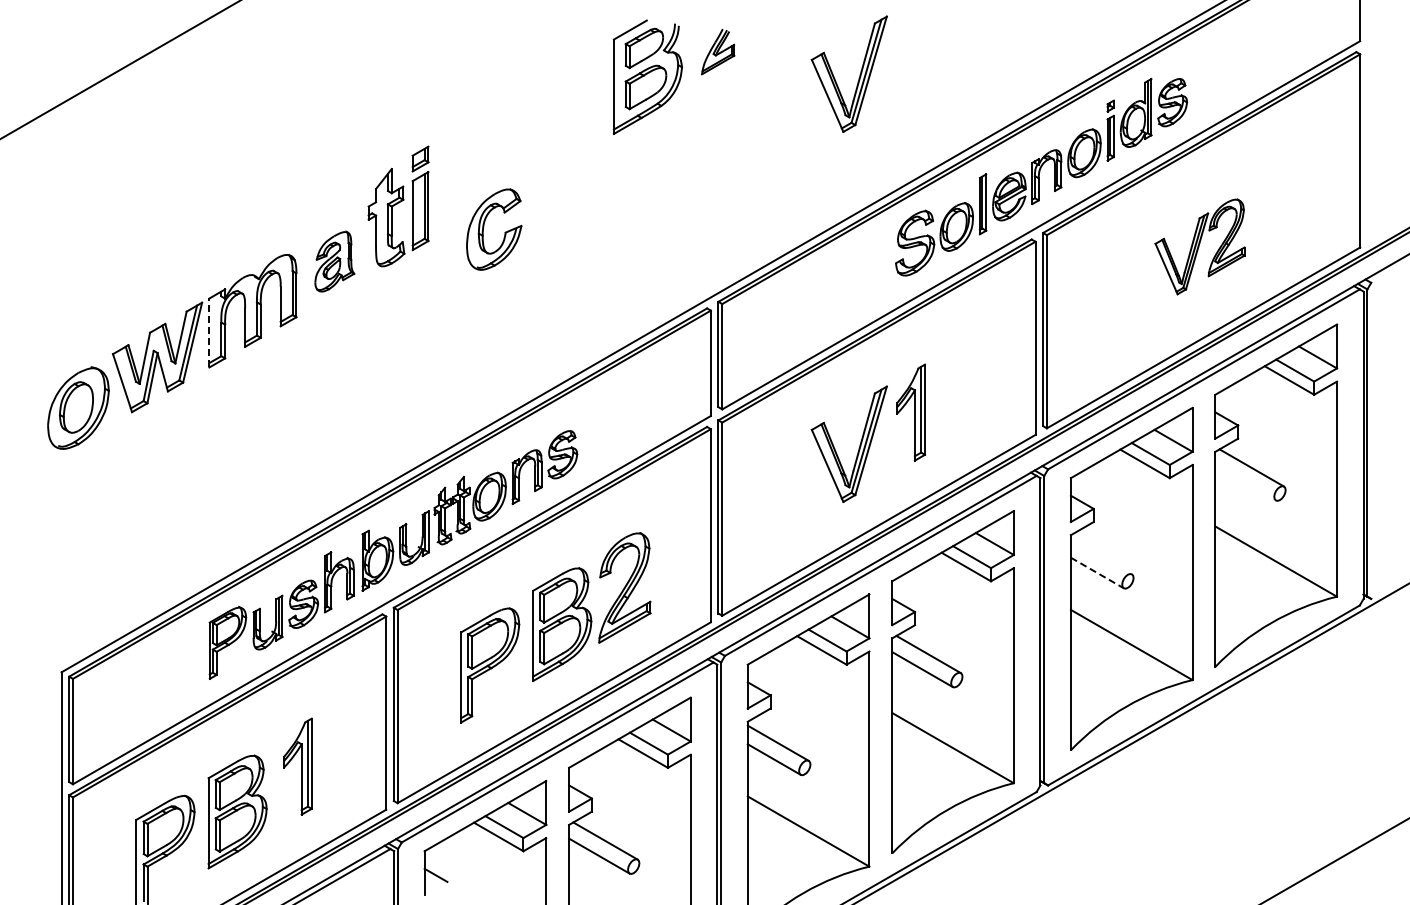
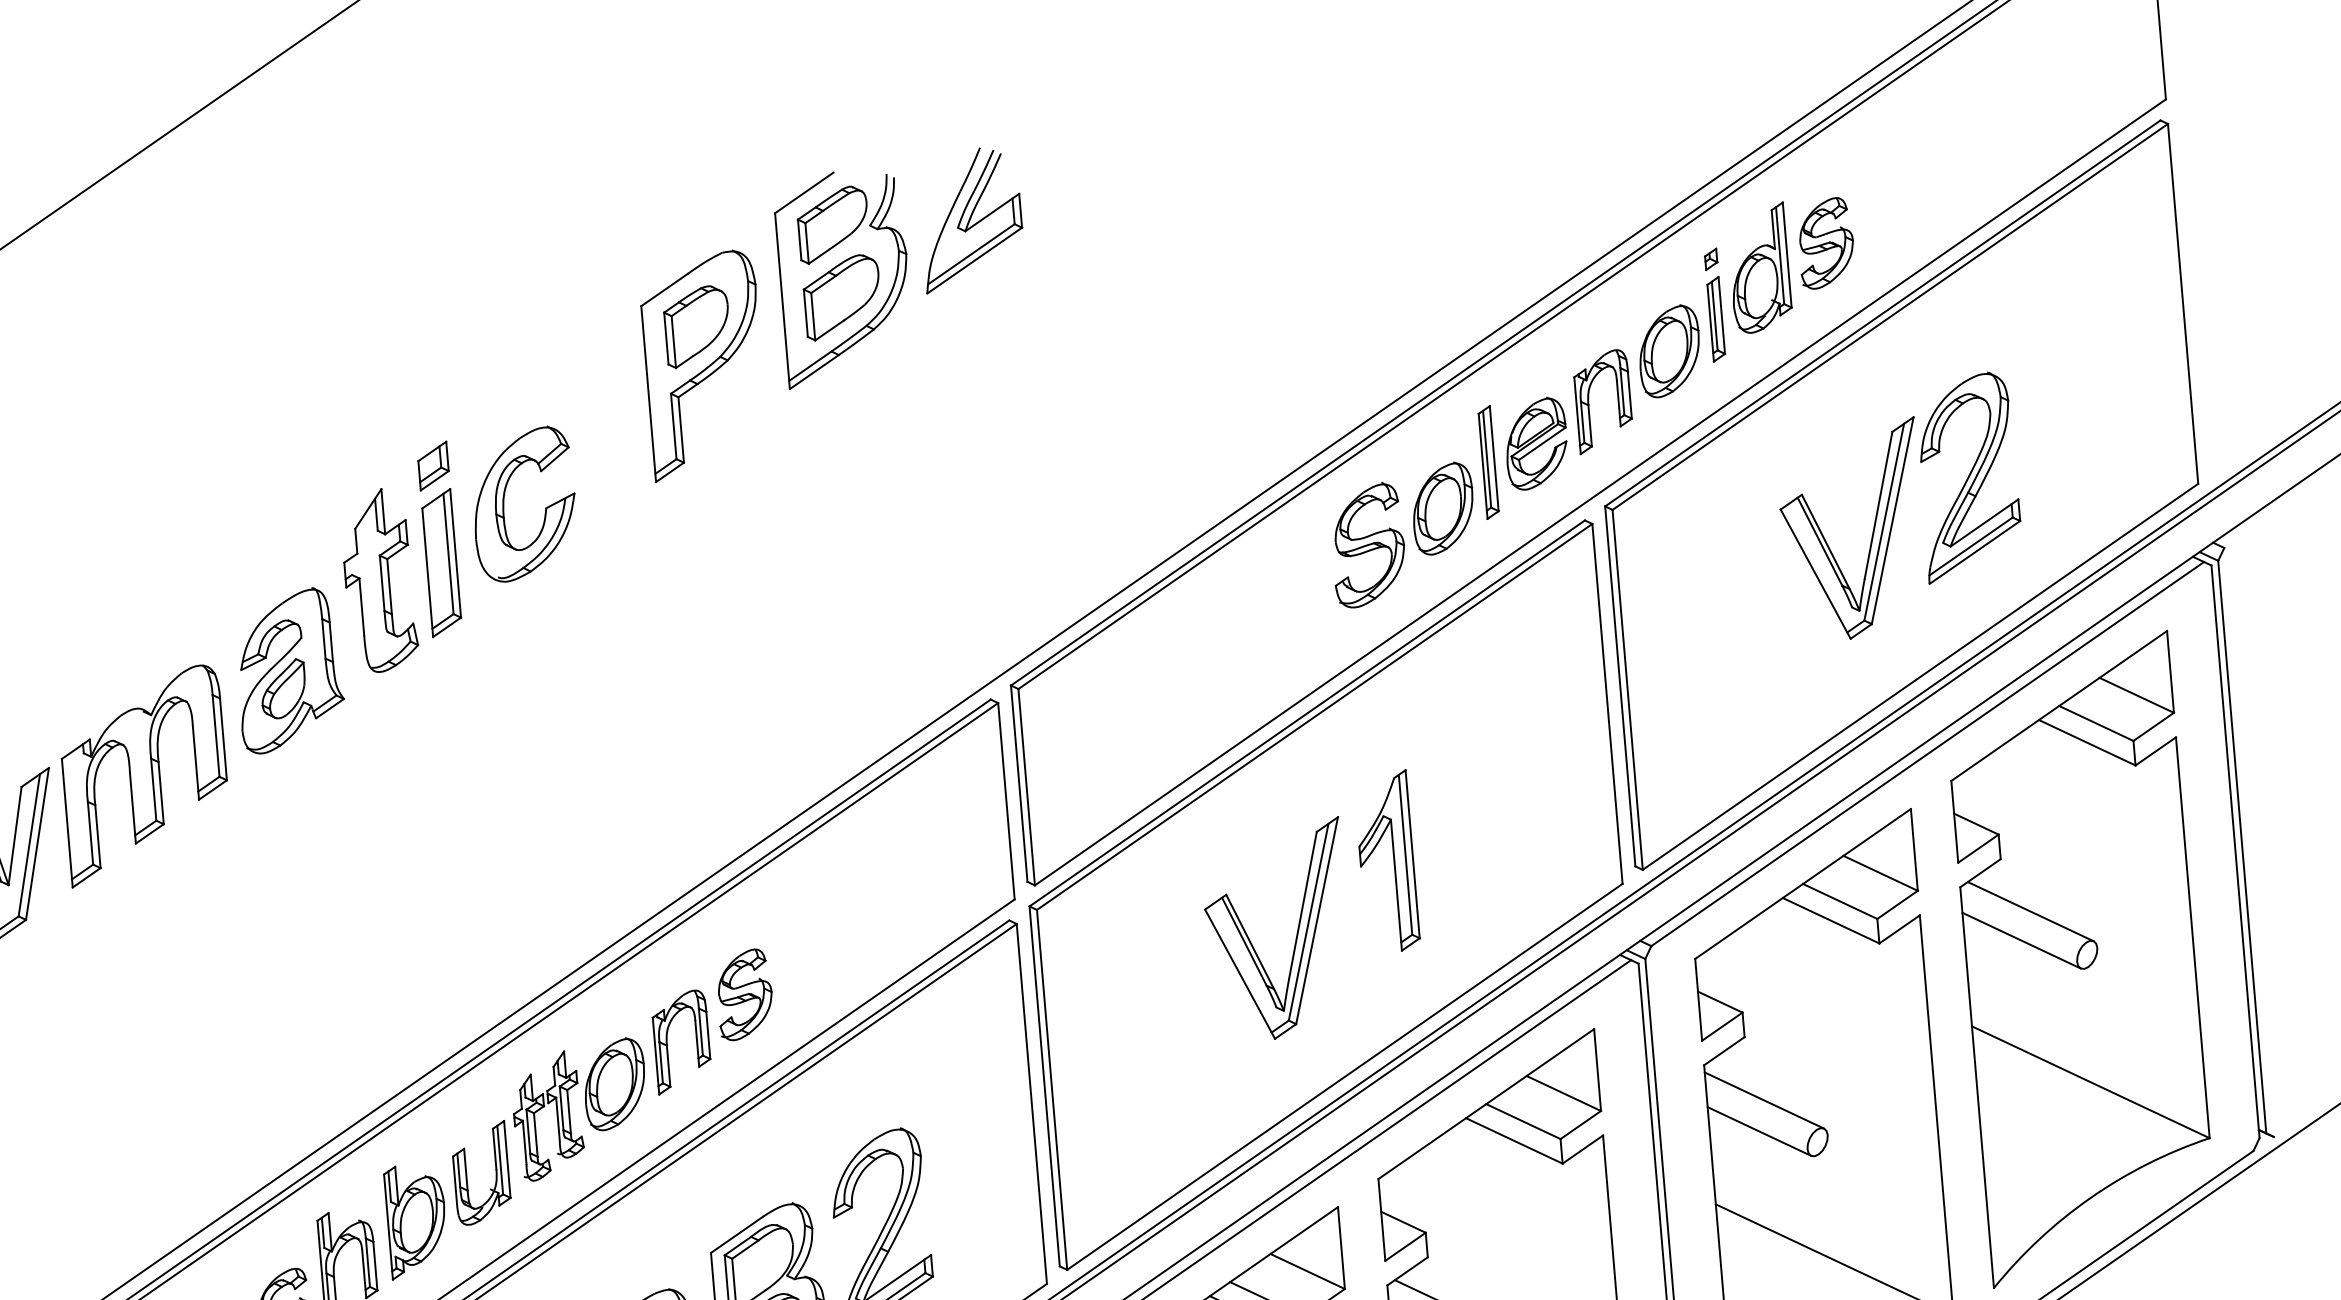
part: (717, 51) -> (969, 219), size x1.67
part: (859, 74) -> (1238, 239), removed
part: (569, 117) -> (704, 365), added
part: (484, 227) -> (505, 502), moved
part: (1199, 246) -> (1898, 507), size x1.43
part: (334, 261) -> (289, 670), size x1.43
line: (209, 332) -> (67, 822), dashed -> solid
line: (1245, 482) -> (2021, 939), added
line: (1100, 556) -> (1762, 1100), added
line: (1097, 573) -> (1759, 1132), dashed -> solid

